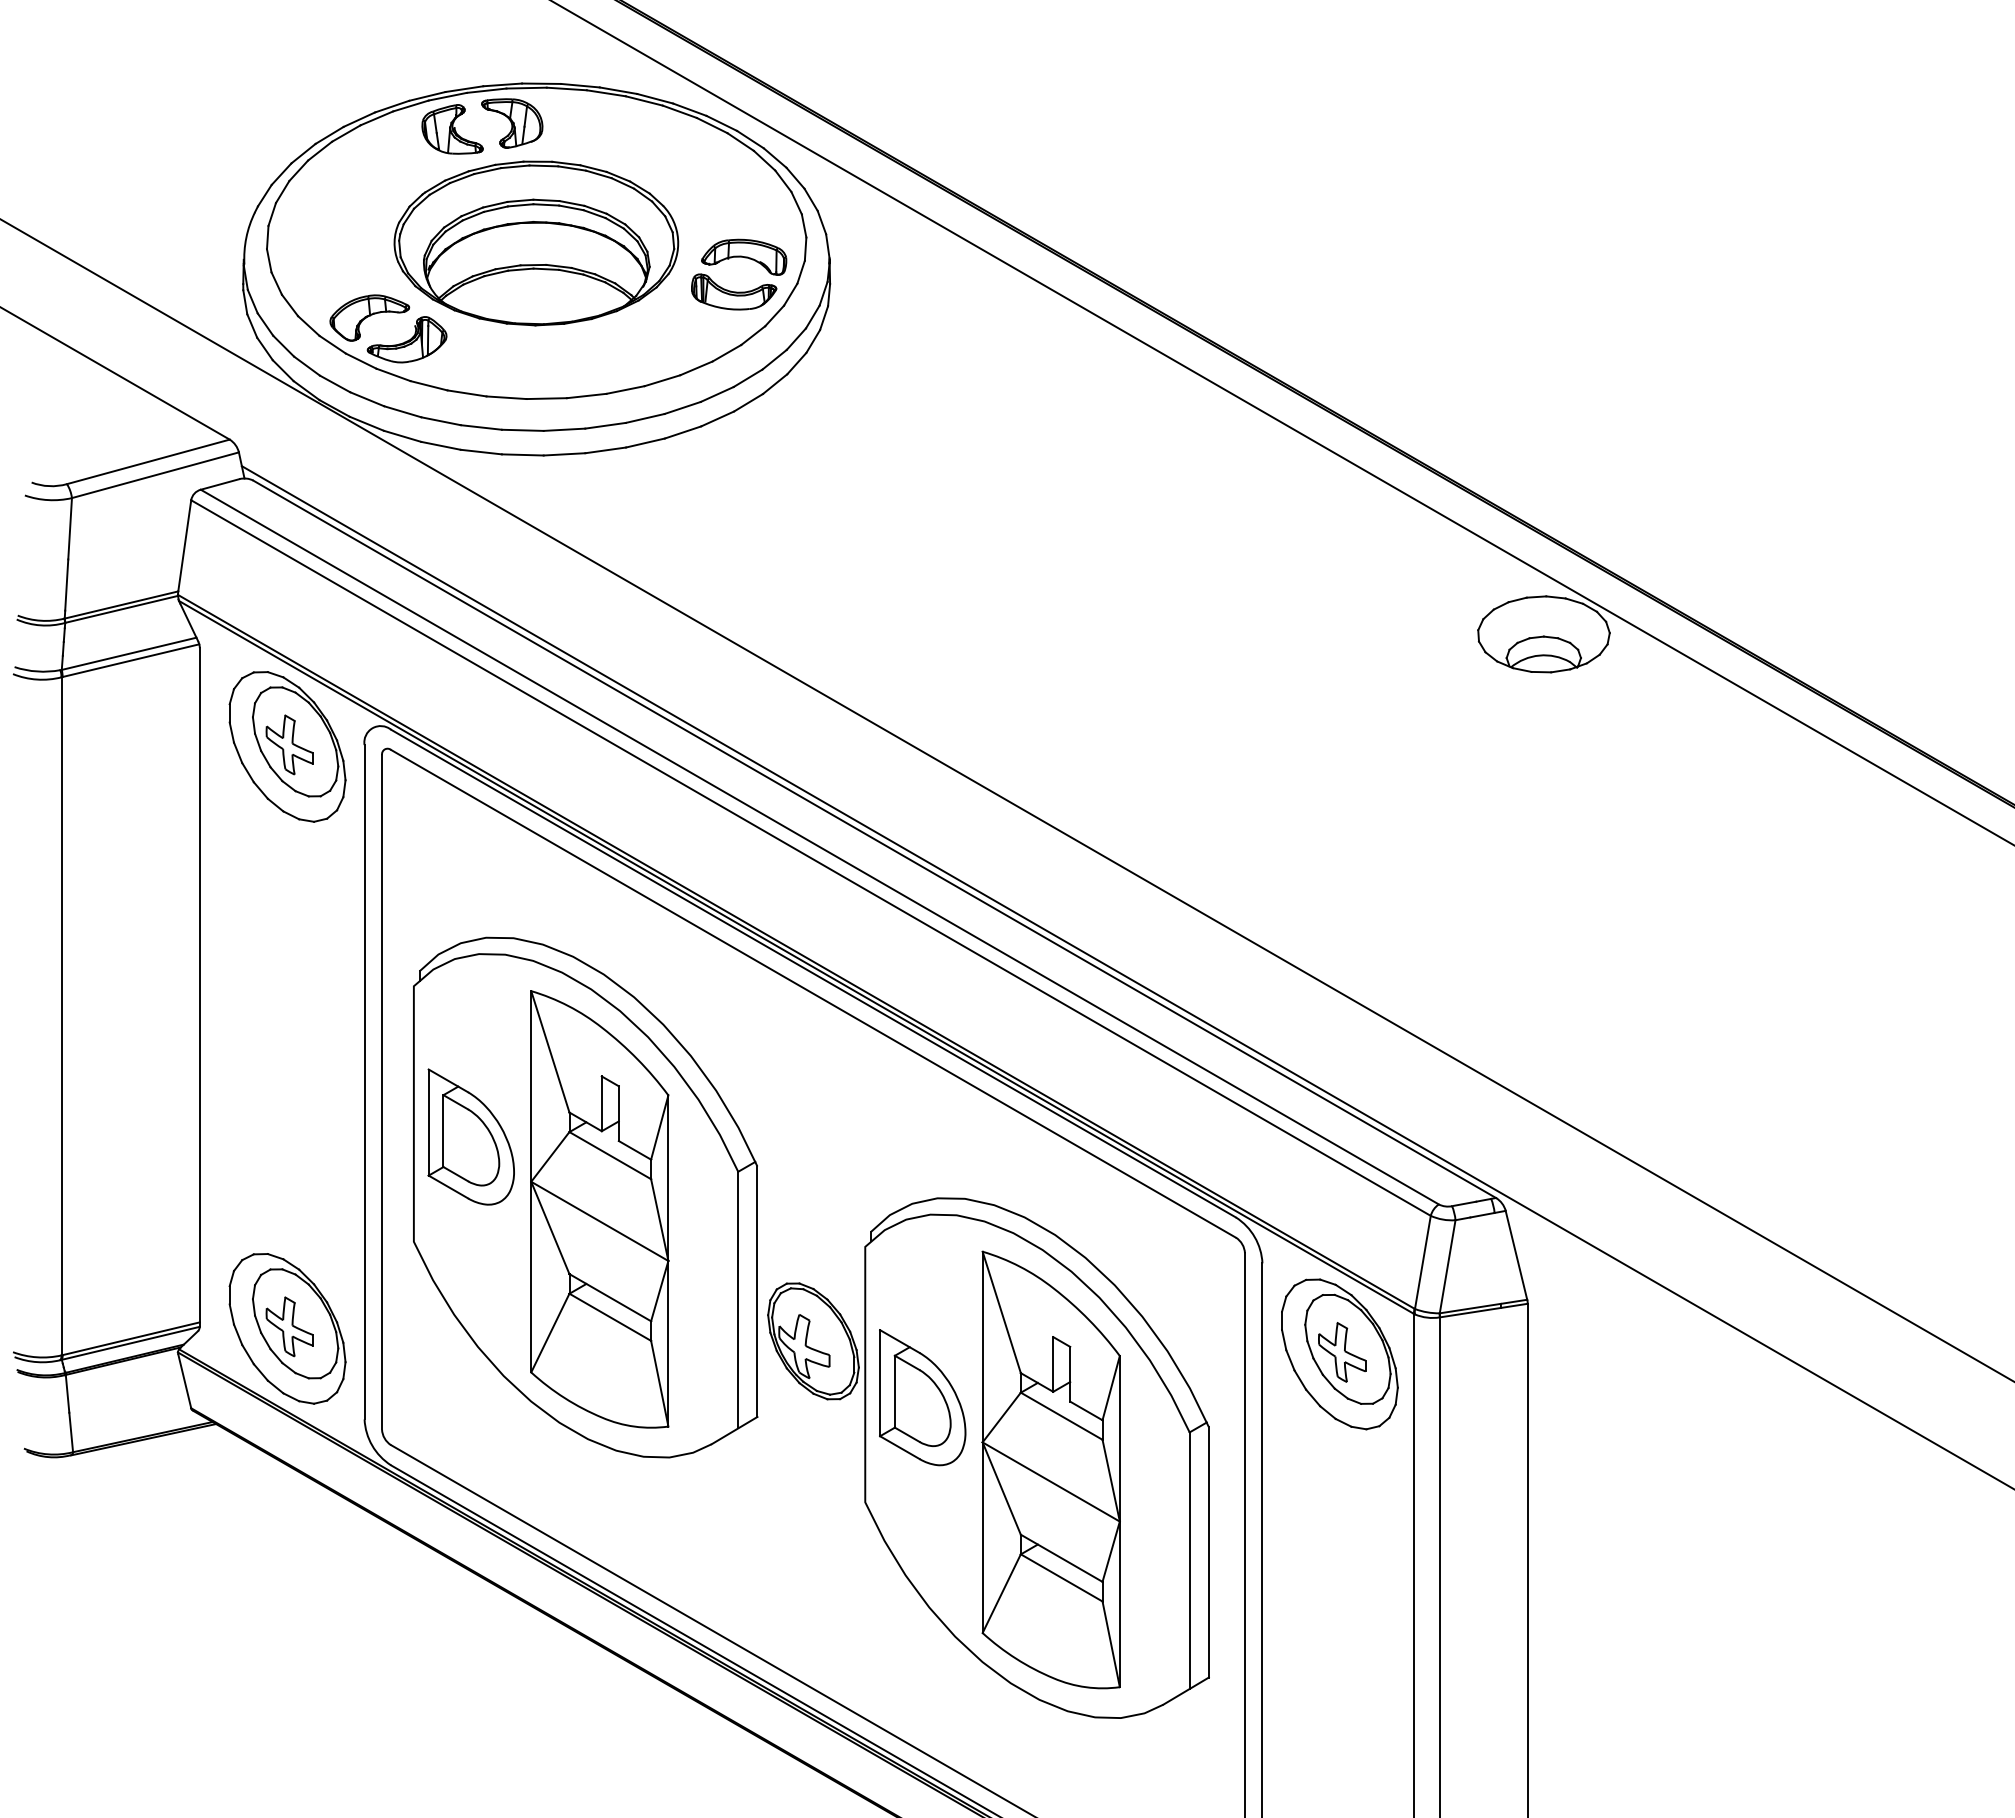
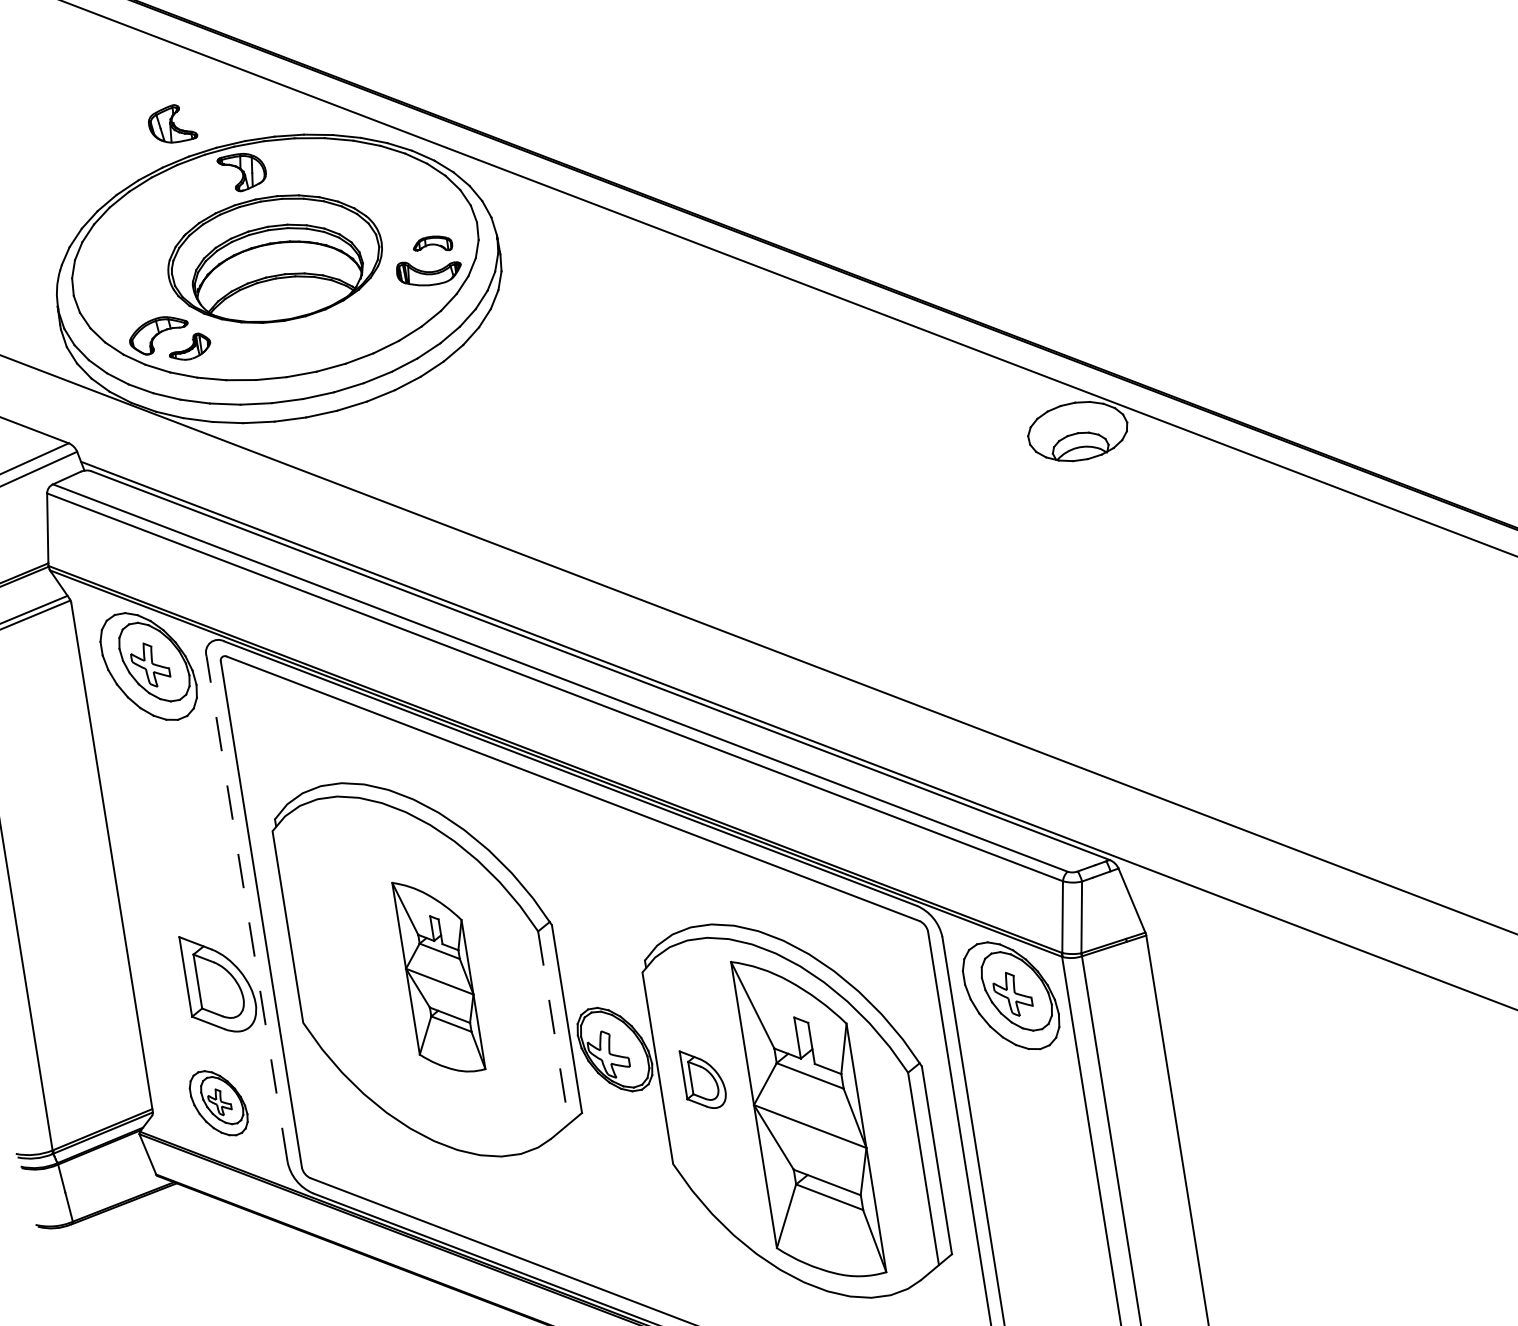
part: (452, 129) -> (172, 124), moved
part: (744, 256) -> (432, 244), size x0.6
part: (406, 339) -> (189, 346), size x0.7
line: (364, 1081) -> (246, 908), solid -> dashed
part: (470, 1136) -> (218, 982), moved
part: (599, 1209) -> (438, 976), size x0.6
line: (738, 1300) -> (553, 1027), solid -> dashed
part: (287, 1328) -> (218, 1103), size x0.6
part: (922, 1397) -> (703, 1078), size x0.6

